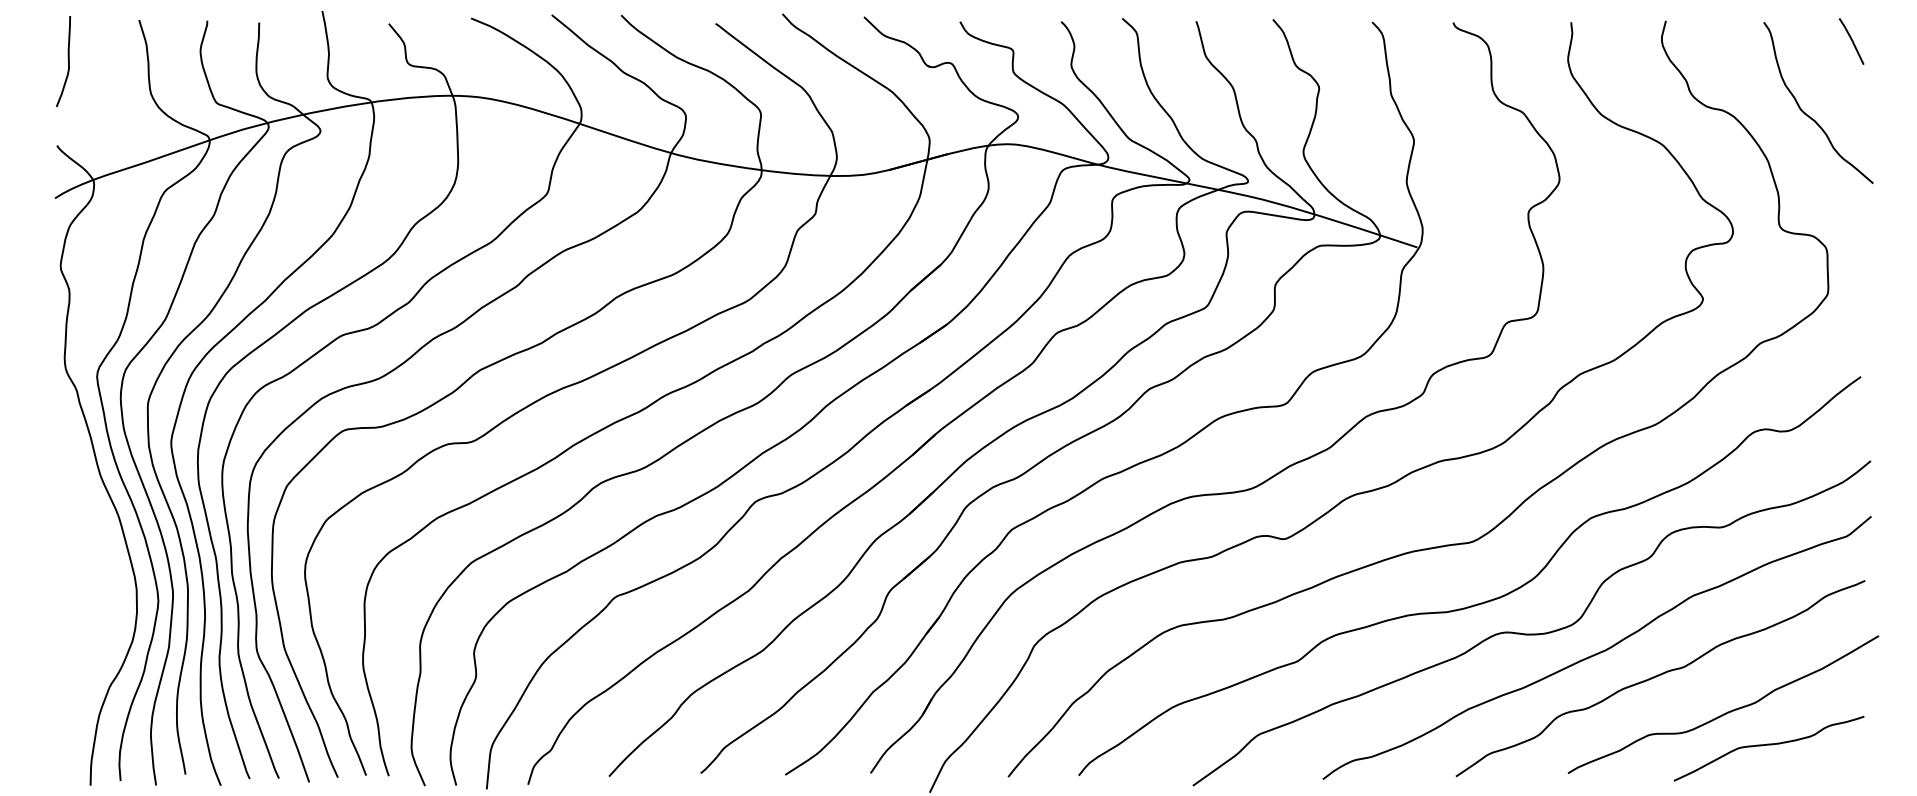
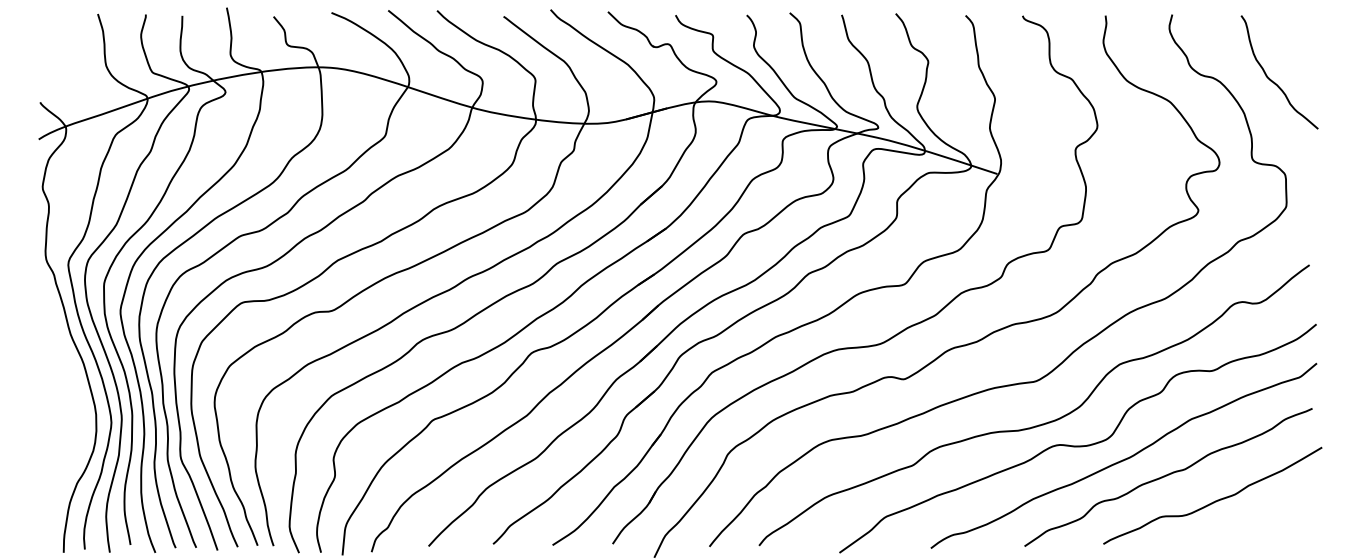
line: (1851, 41) -> (1302, 29), removed
curve: (67, 58) -> (47, 41), removed
curve: (1768, 745) -> (1244, 524), removed

